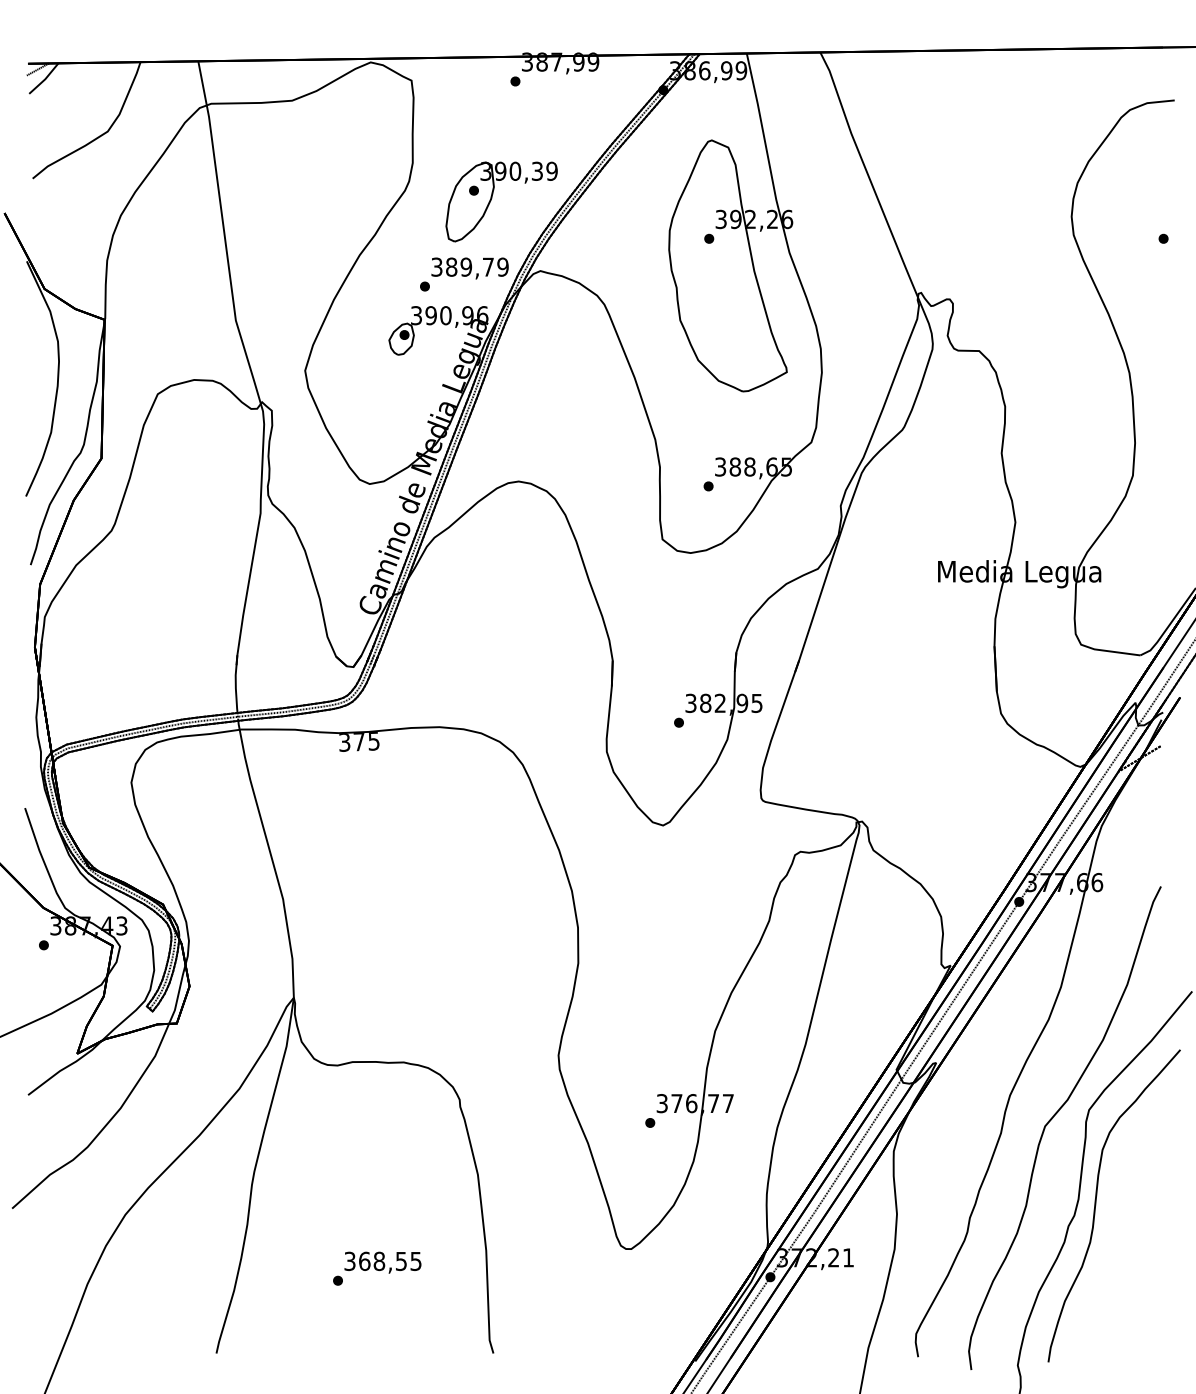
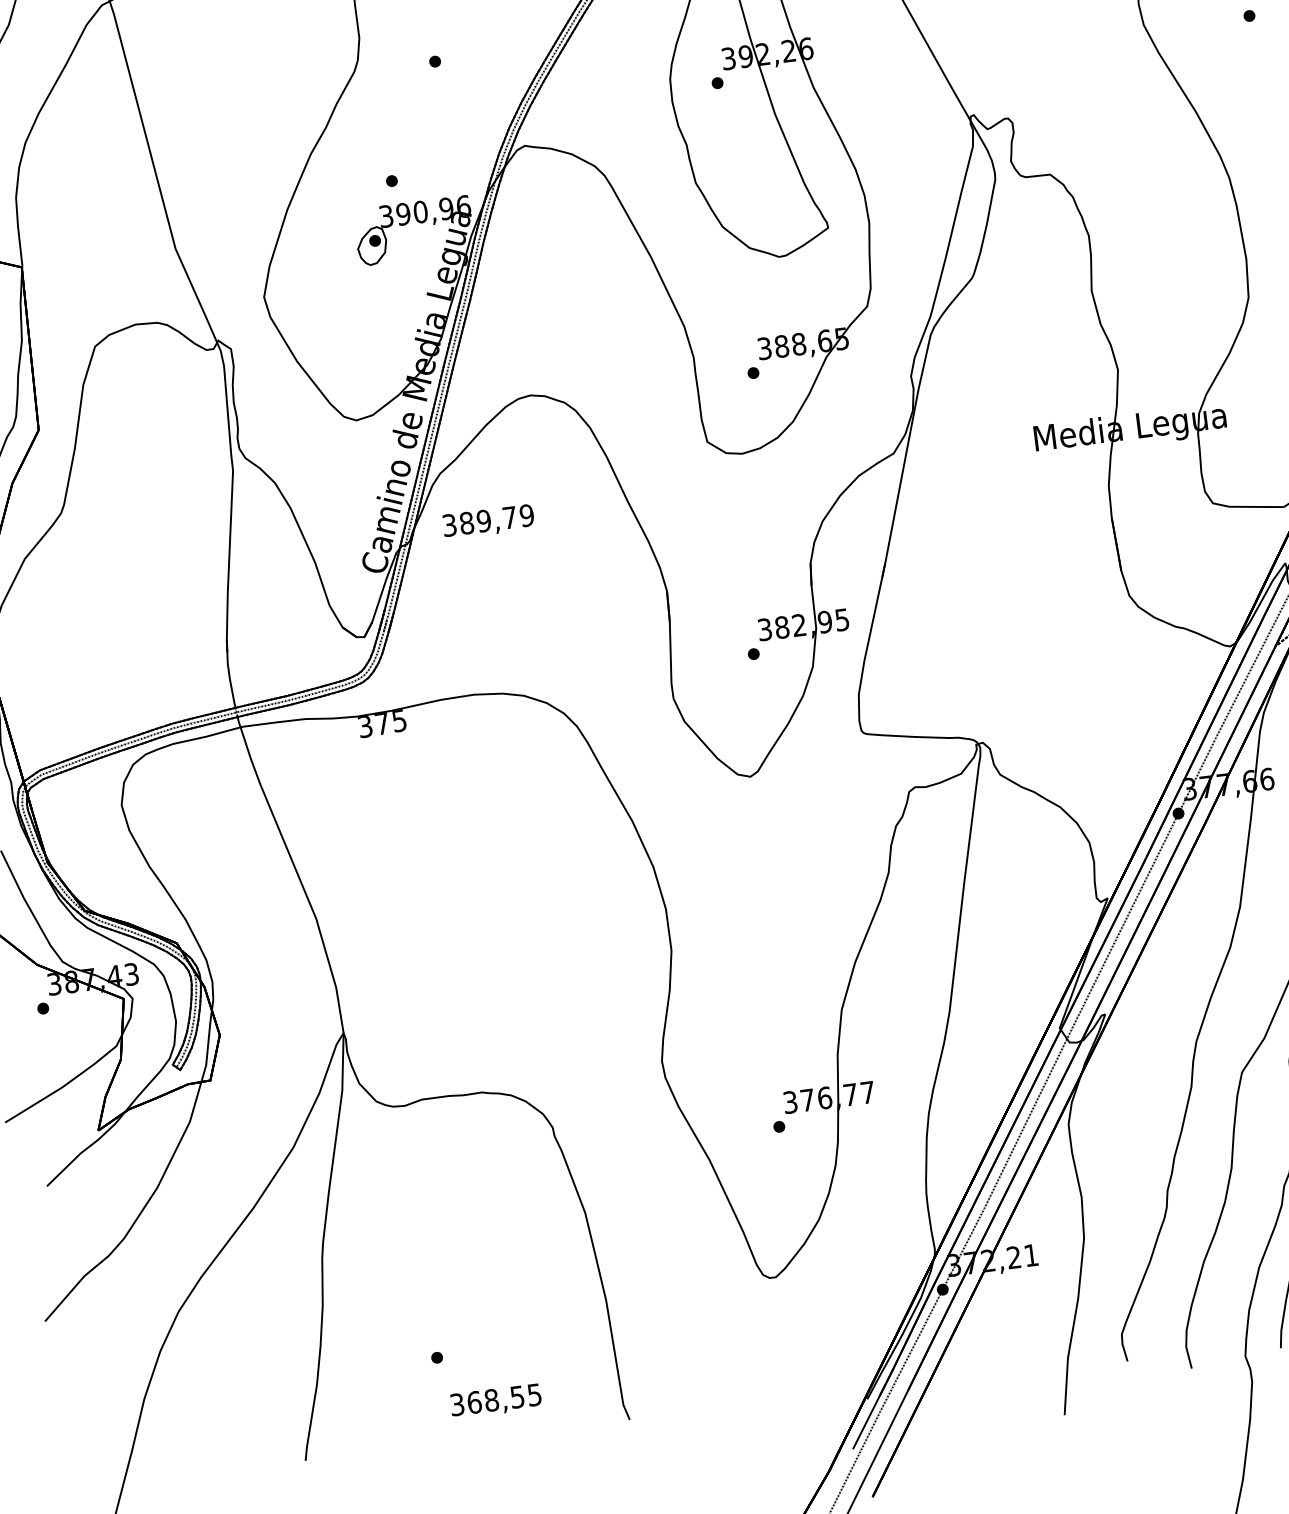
part: (492, 198) -> (457, 68), removed
text: (469, 268) -> (487, 522), moved
text: (382, 1262) -> (495, 1401), moved

